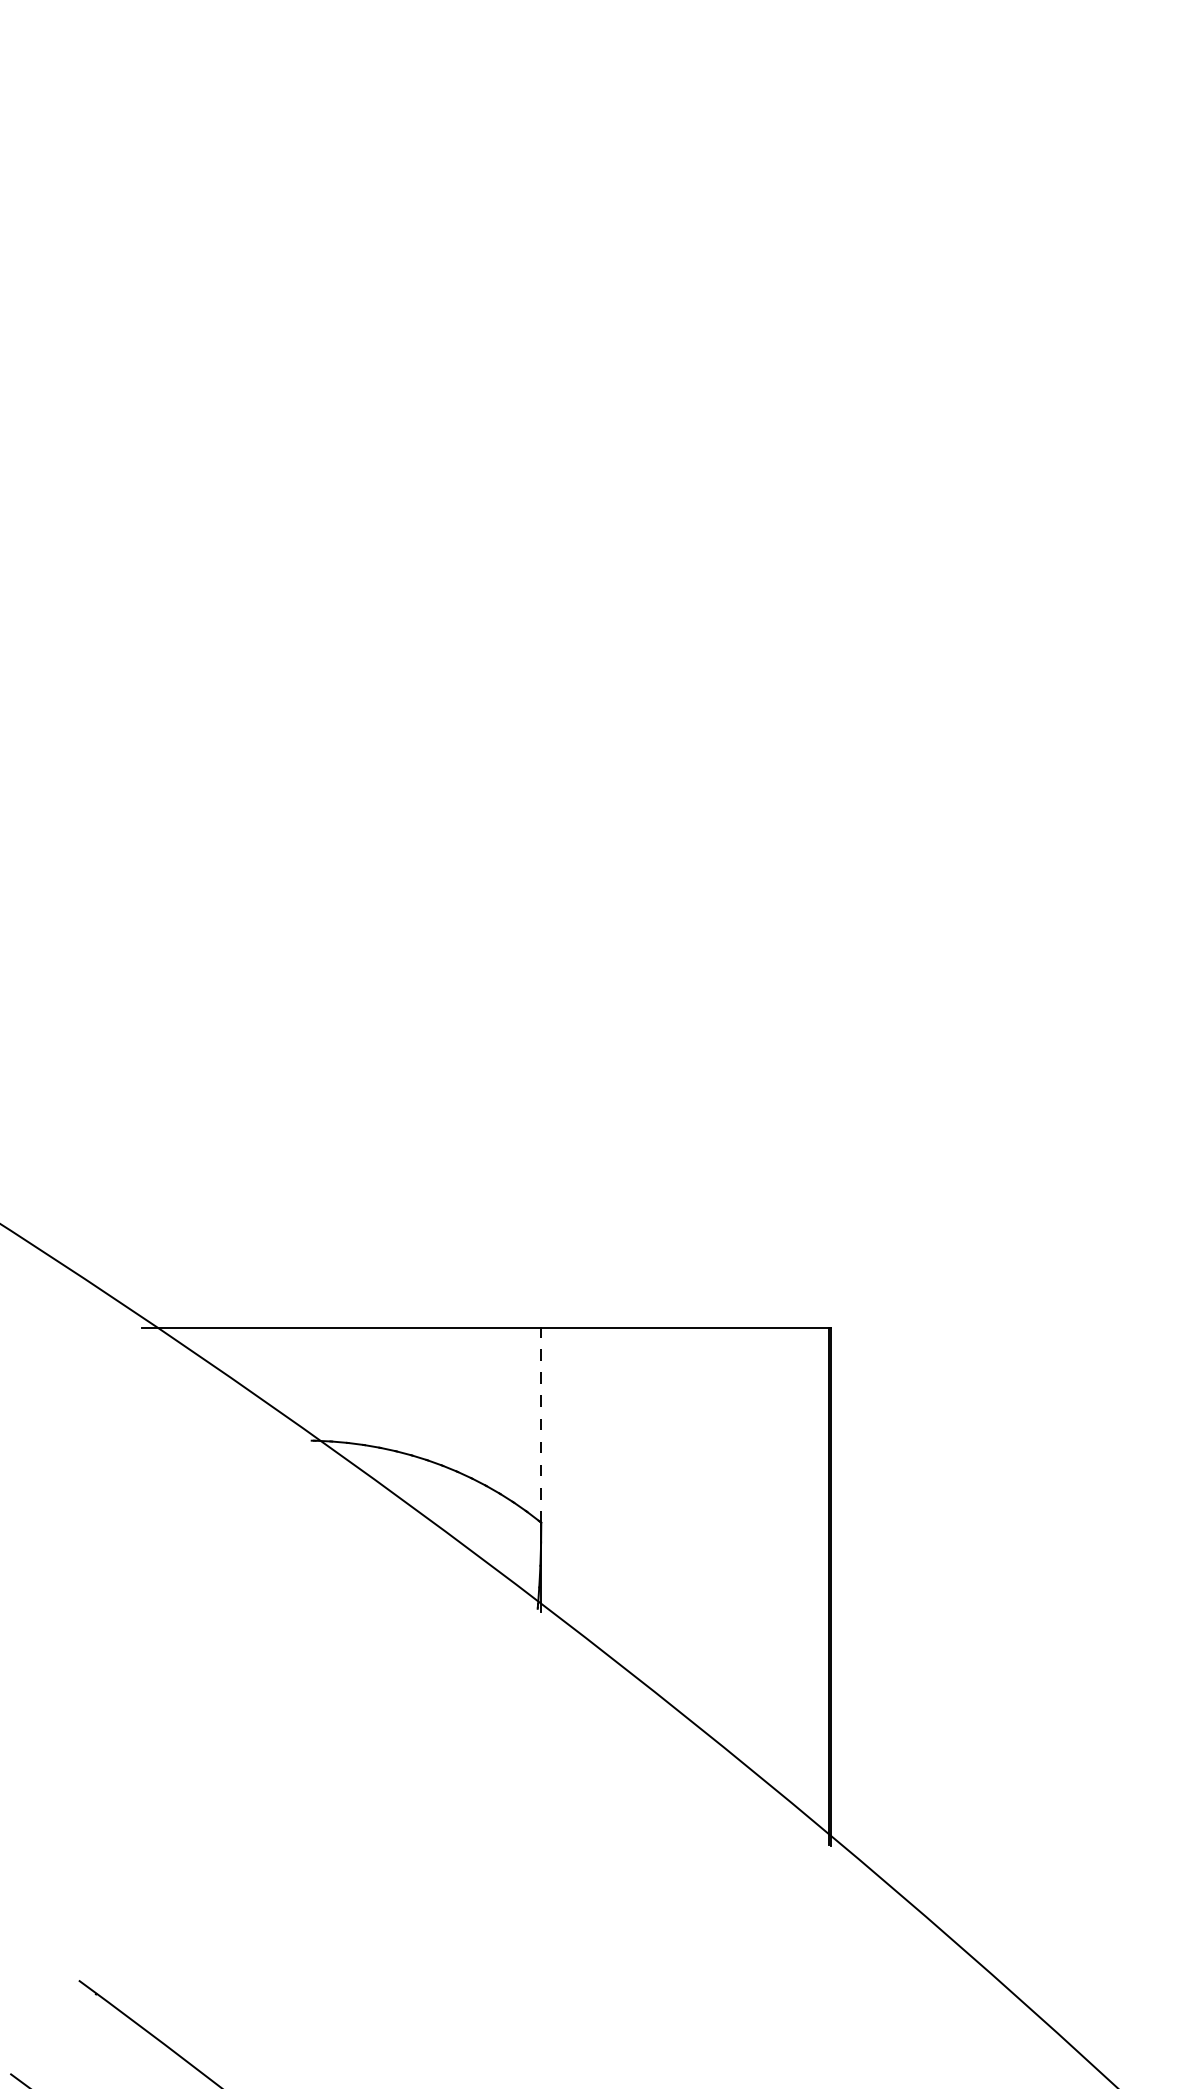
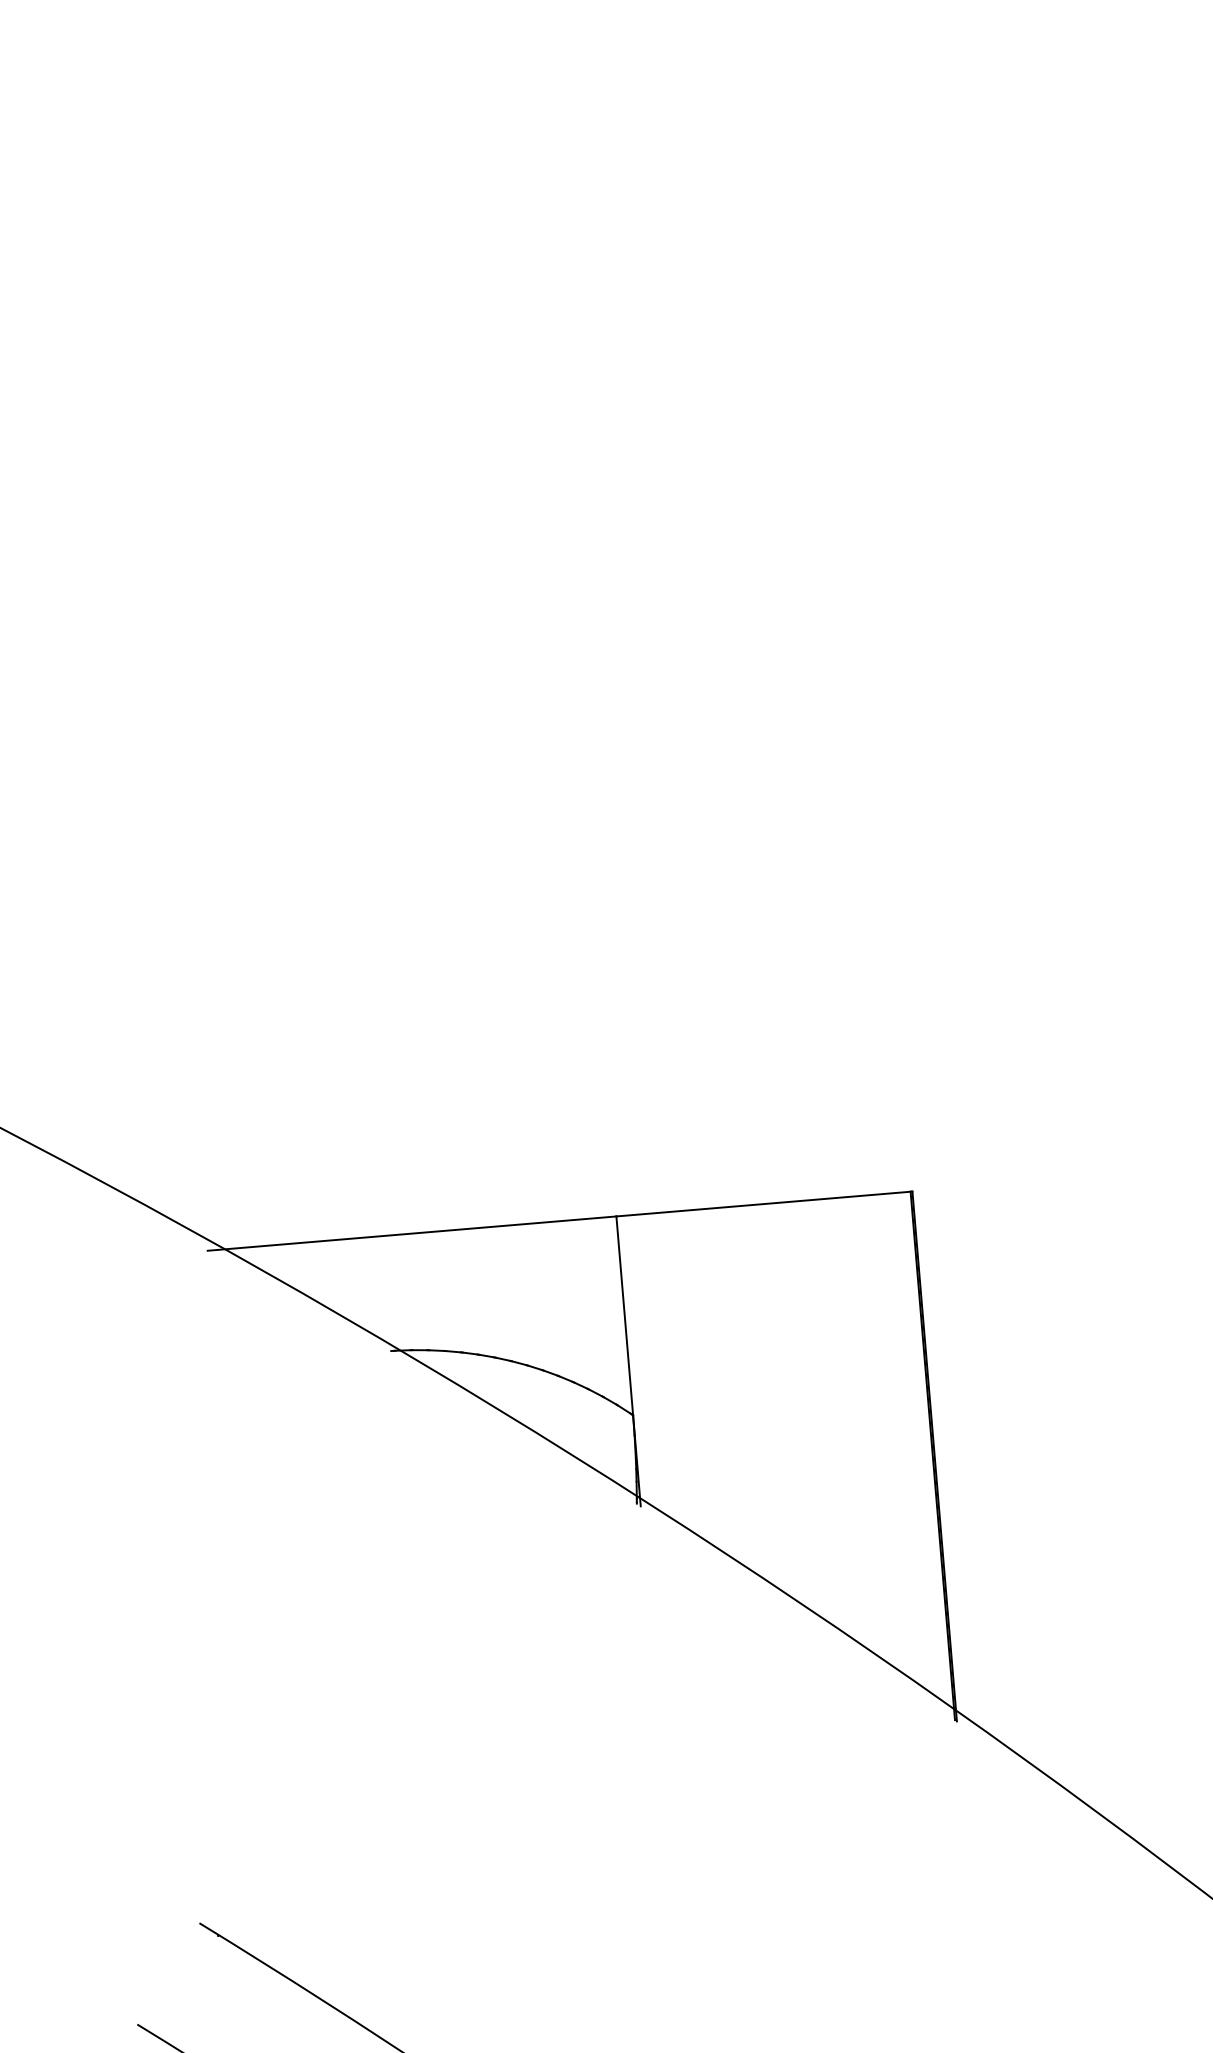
line: (541, 1425) -> (624, 1315), dashed -> solid

